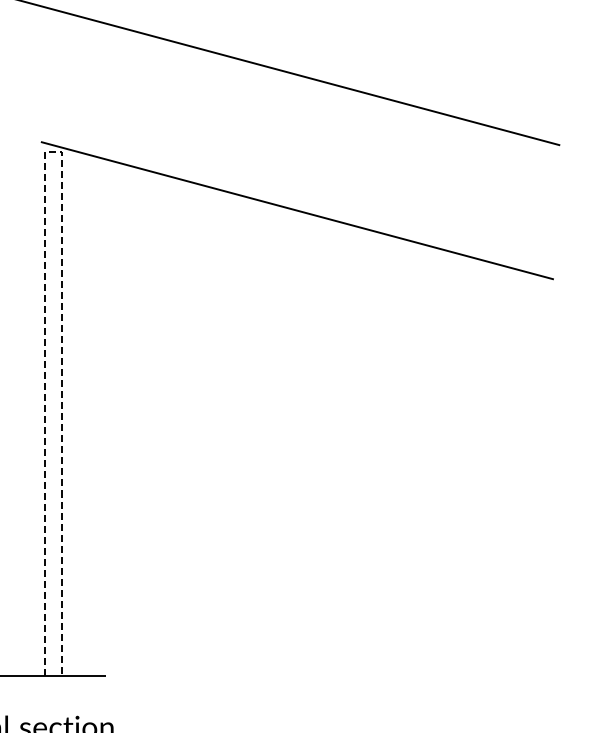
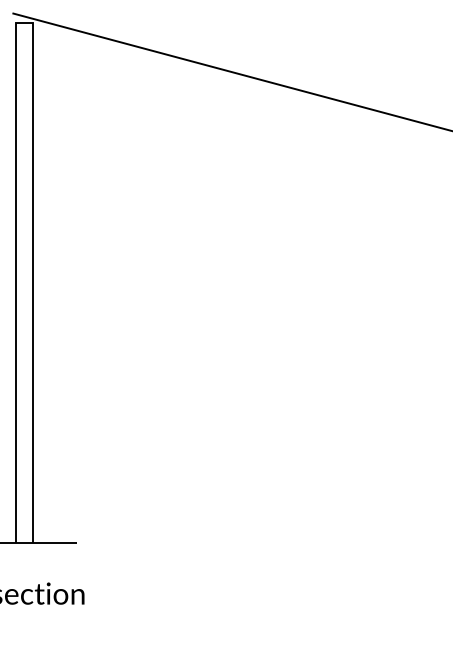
line: (53, 152) -> (24, 23), dashed -> solid

